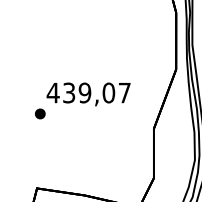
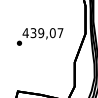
text: (83, 99) -> (40, 36), moved

